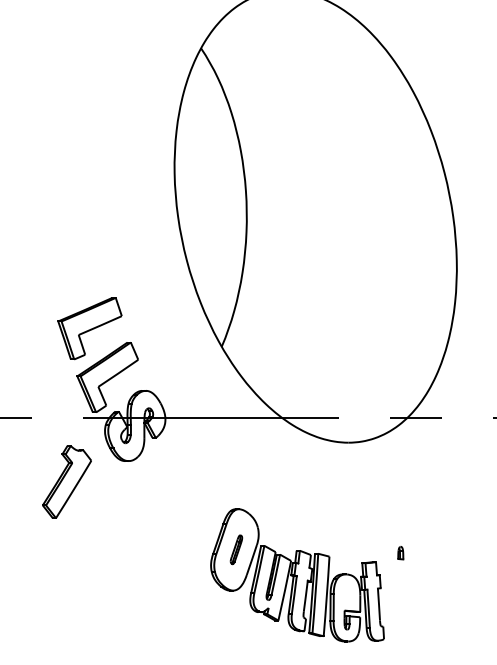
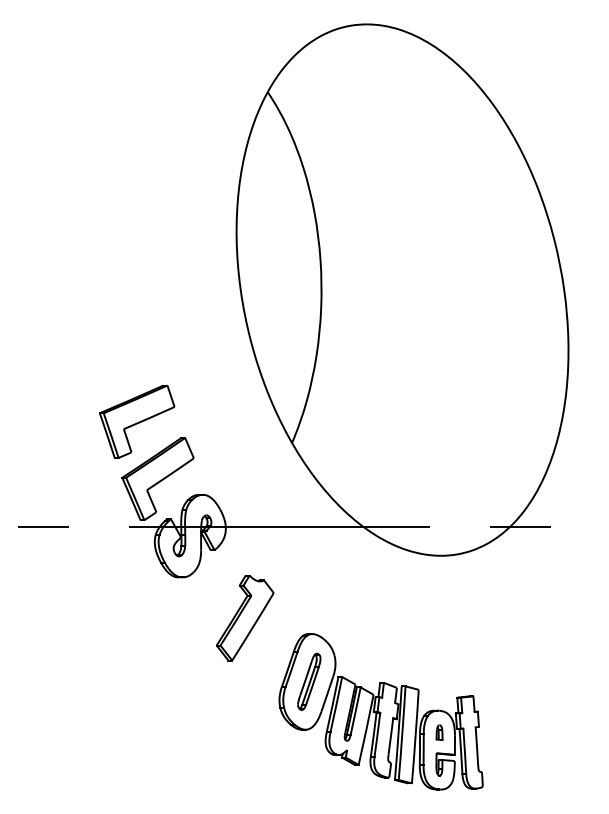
part: (67, 482) -> (245, 618), moved
part: (236, 549) -> (309, 681), size x1.67
part: (400, 553) -> (439, 732), moved

